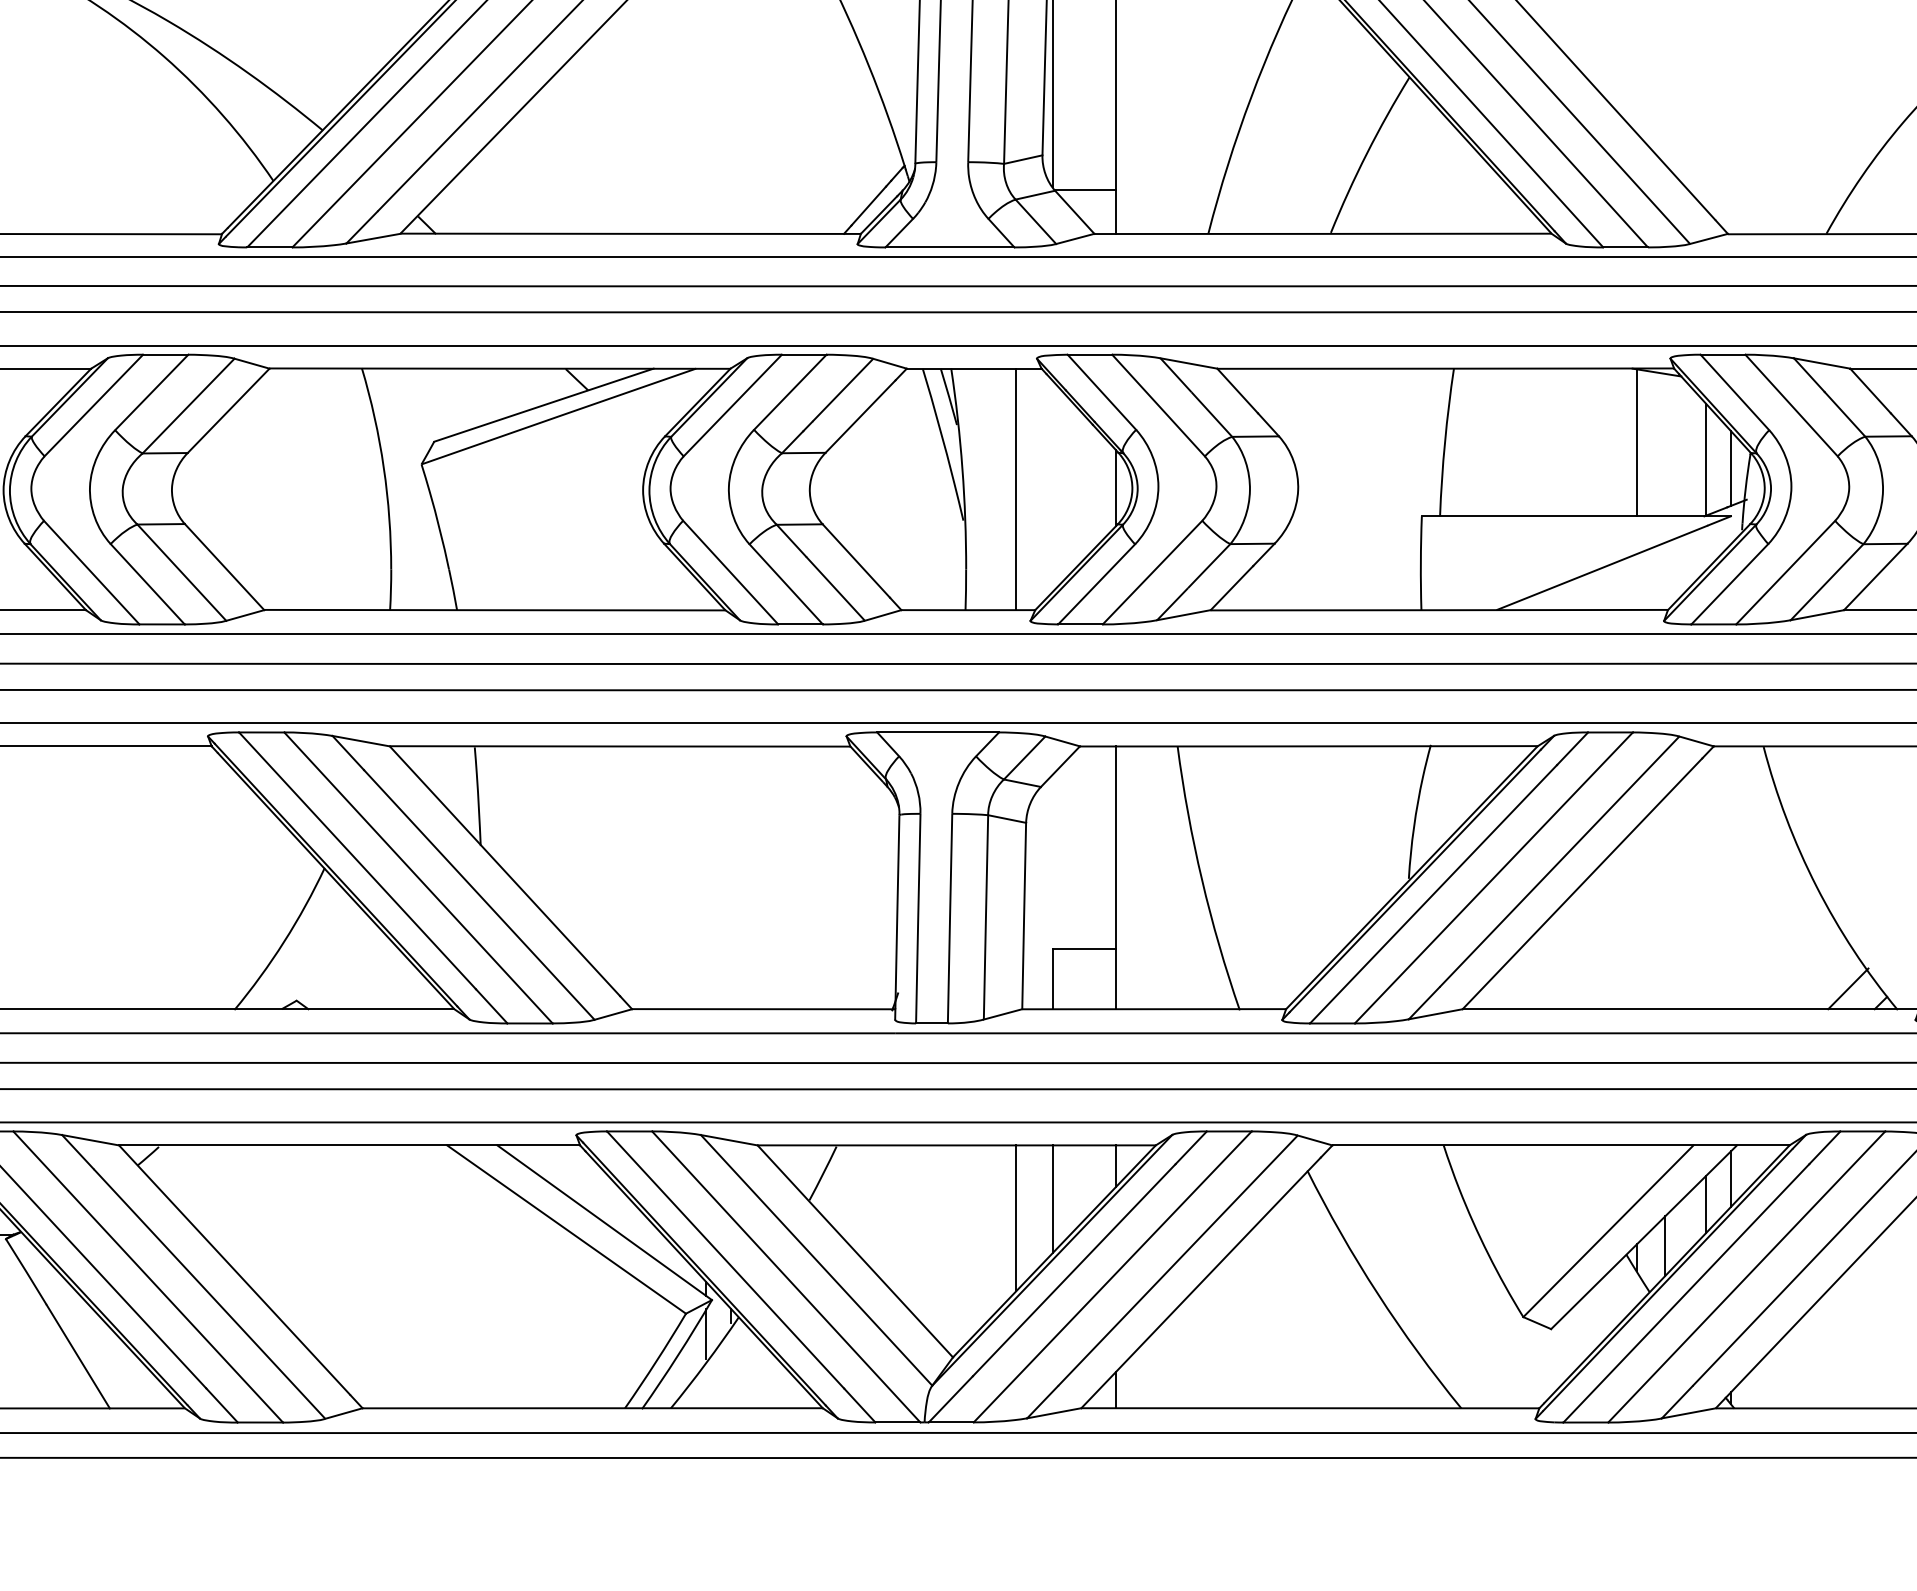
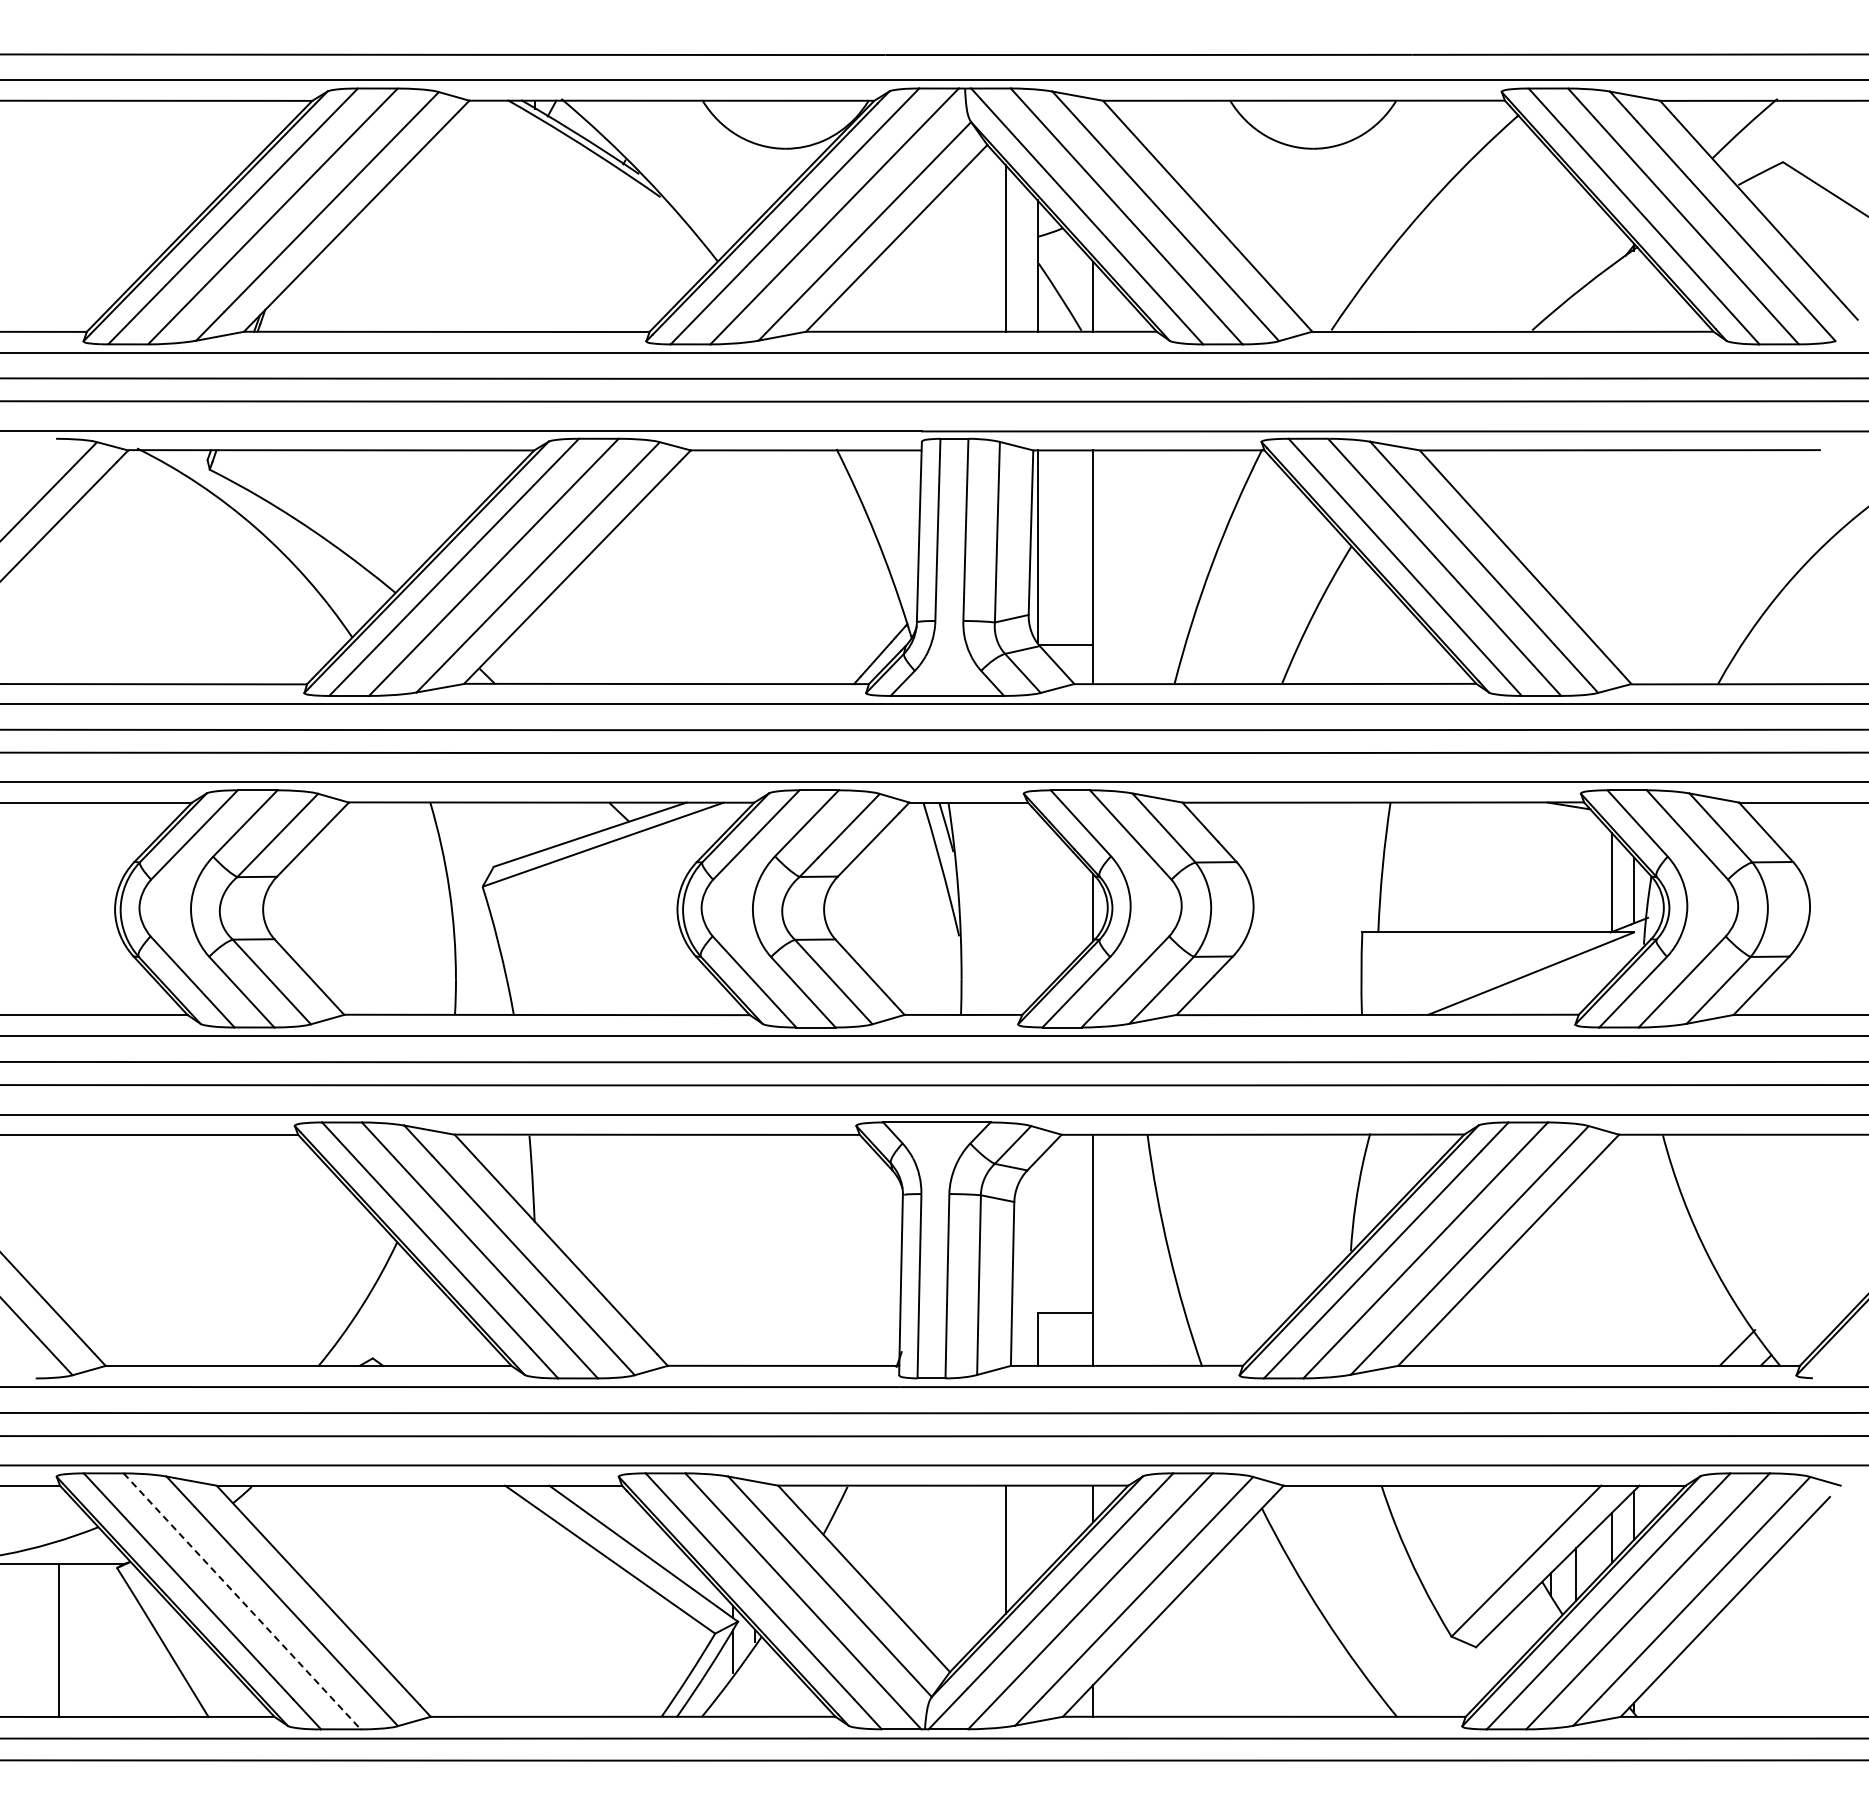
line: (1636, 442) -> (1551, 867), removed
line: (1016, 489) -> (1005, 908), removed
line: (1052, 1198) -> (1037, 1532), removed
line: (148, 1277) -> (242, 1601), solid -> dashed

